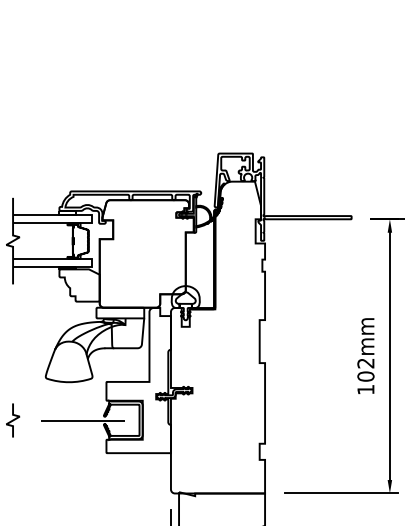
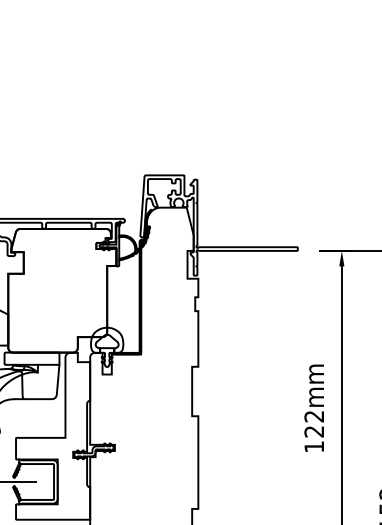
text: (365, 376) -> (313, 431), 102mm -> 122mm

